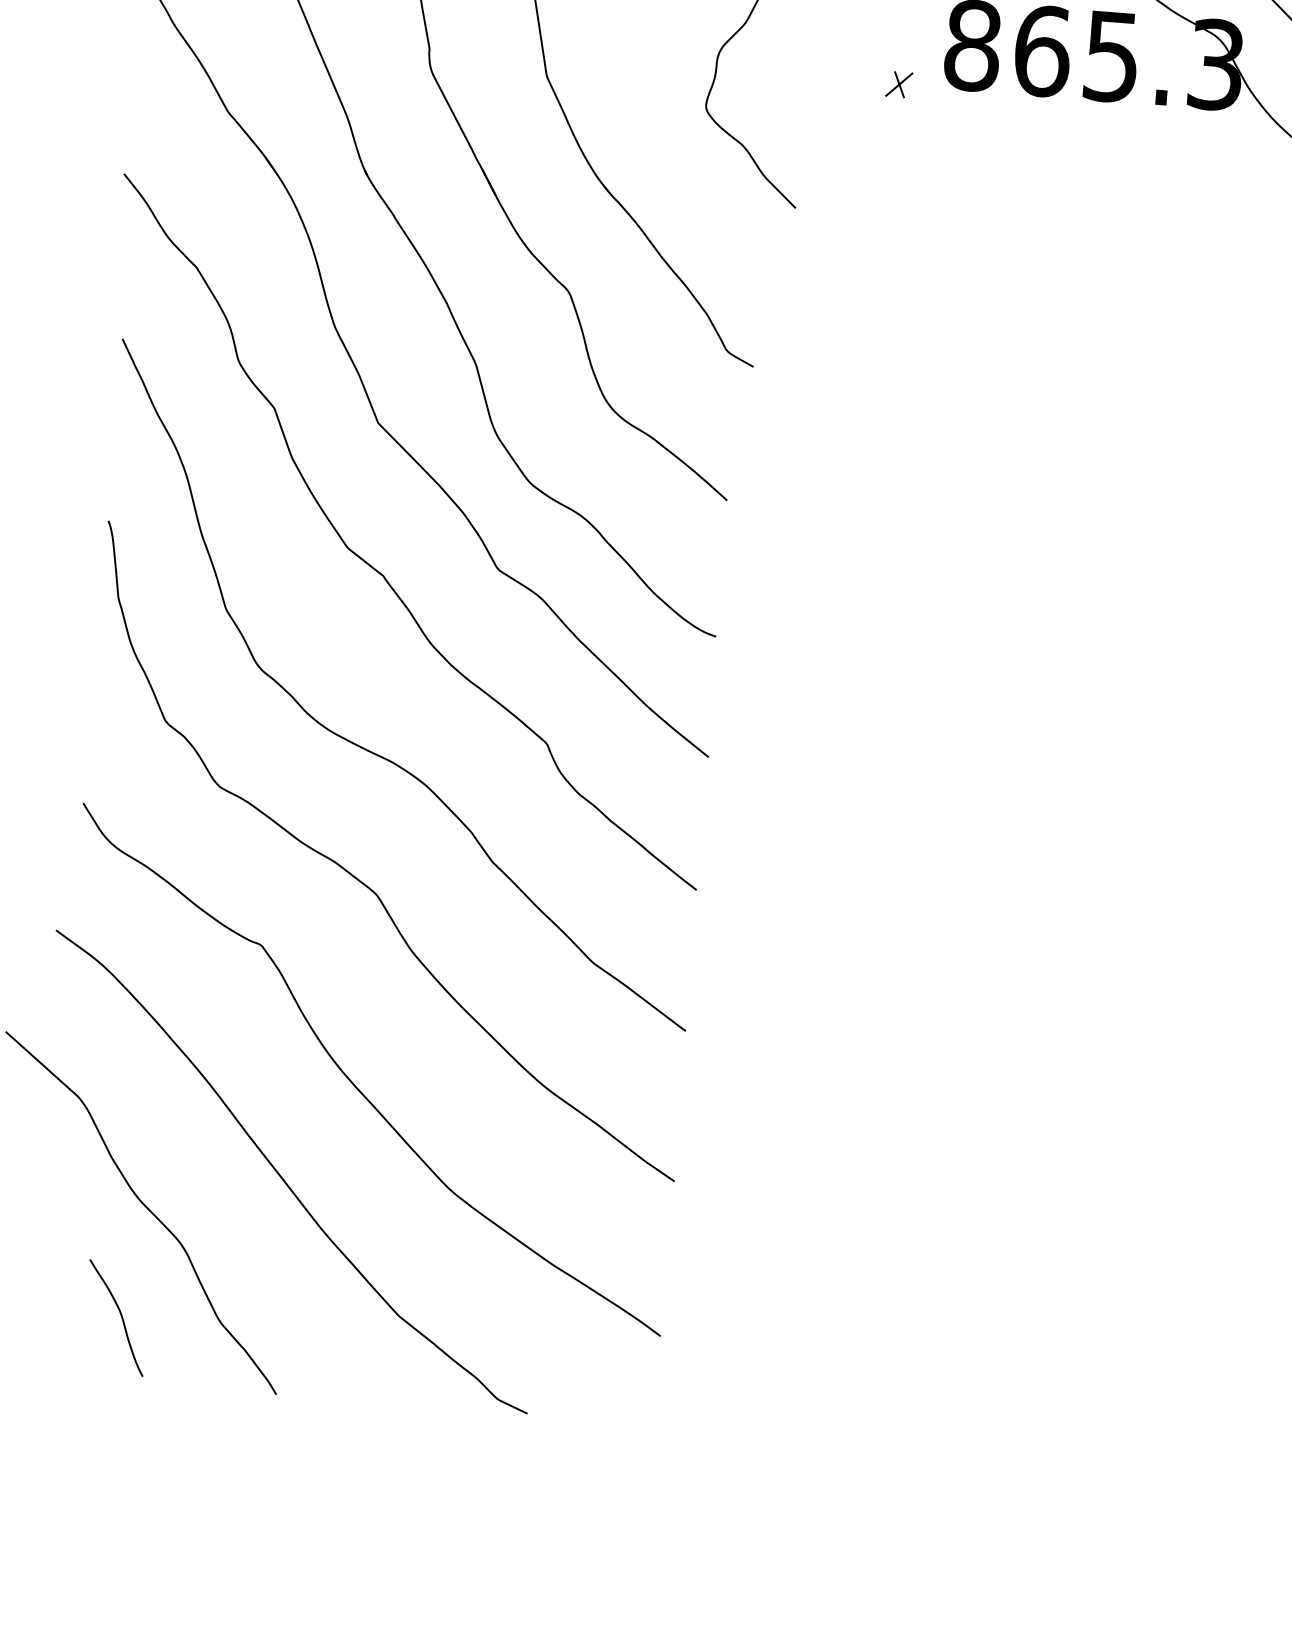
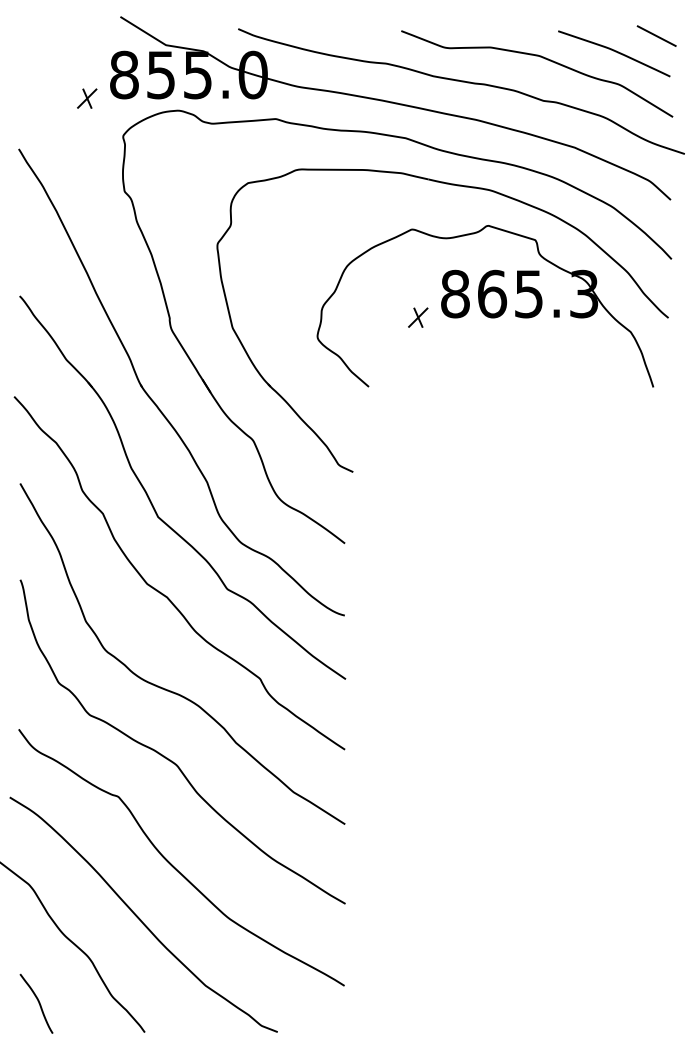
part: (899, 84) -> (418, 317), size x1.43
curve: (120, 1317) -> (38, 1003), moved

